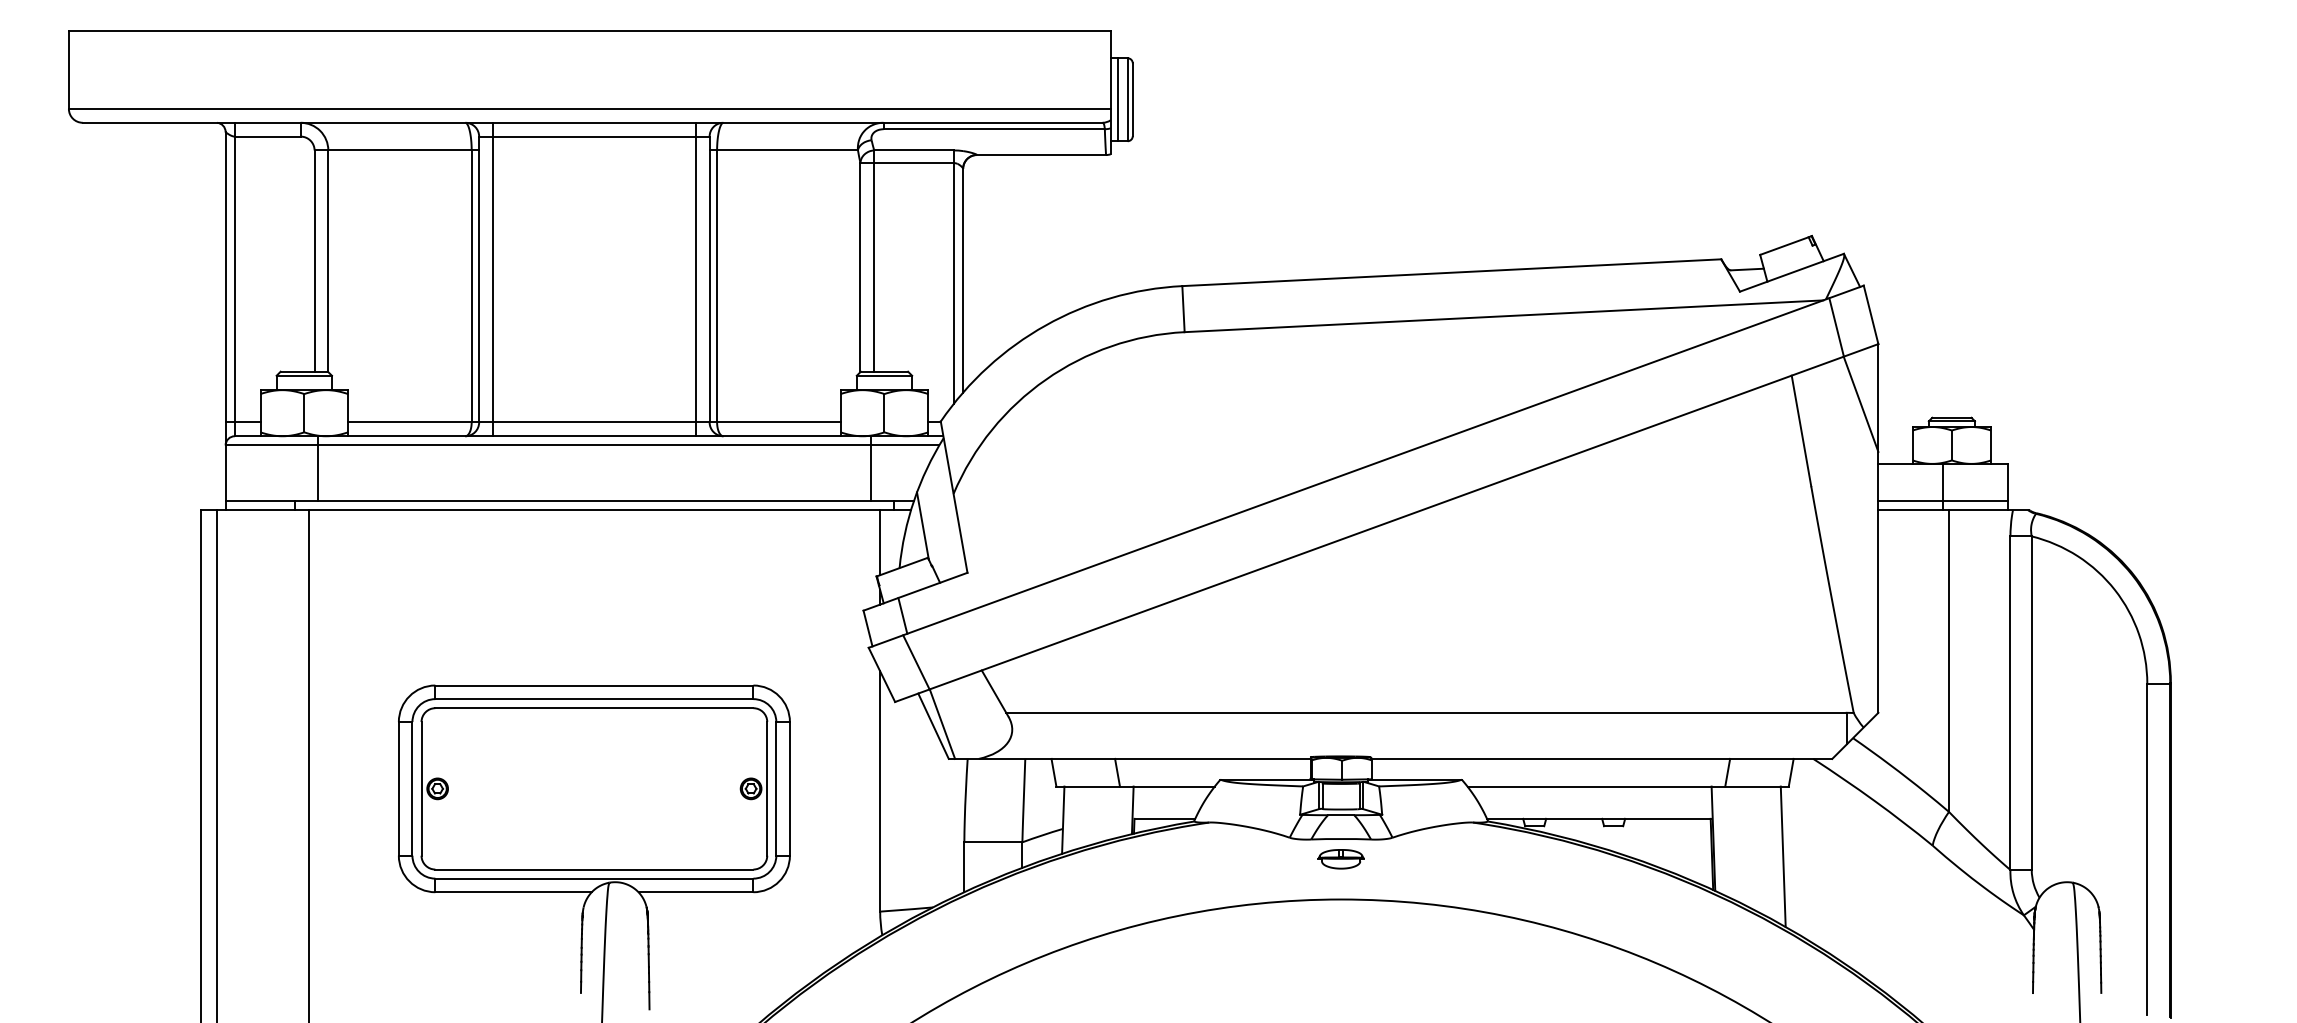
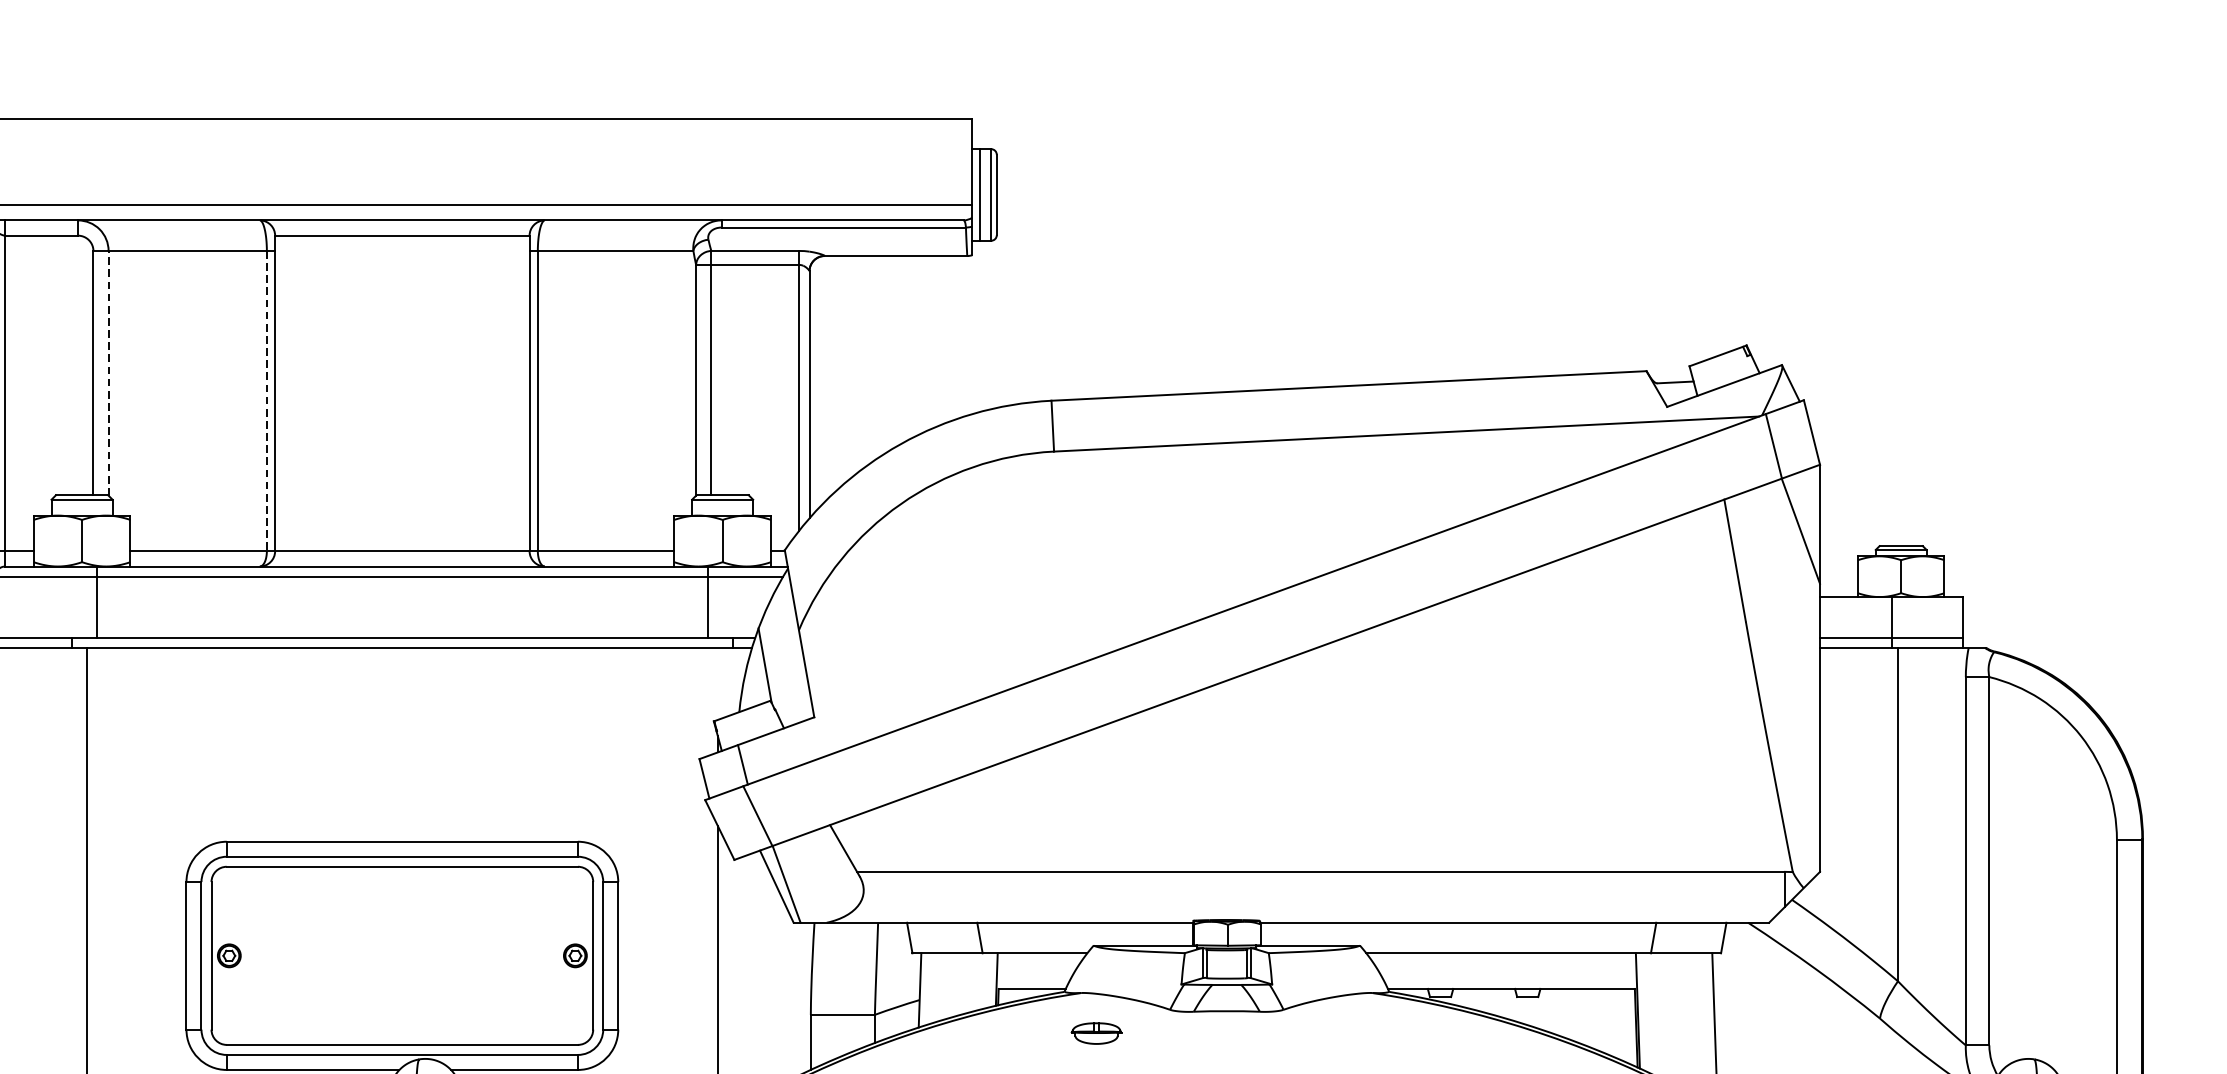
line: (328, 261) -> (108, 373), solid -> dashed
line: (492, 279) -> (289, 393), removed
line: (695, 279) -> (513, 393), removed
line: (471, 286) -> (266, 401), solid -> dashed
line: (880, 542) -> (718, 683), removed
part: (1340, 859) -> (1095, 1033), moved

